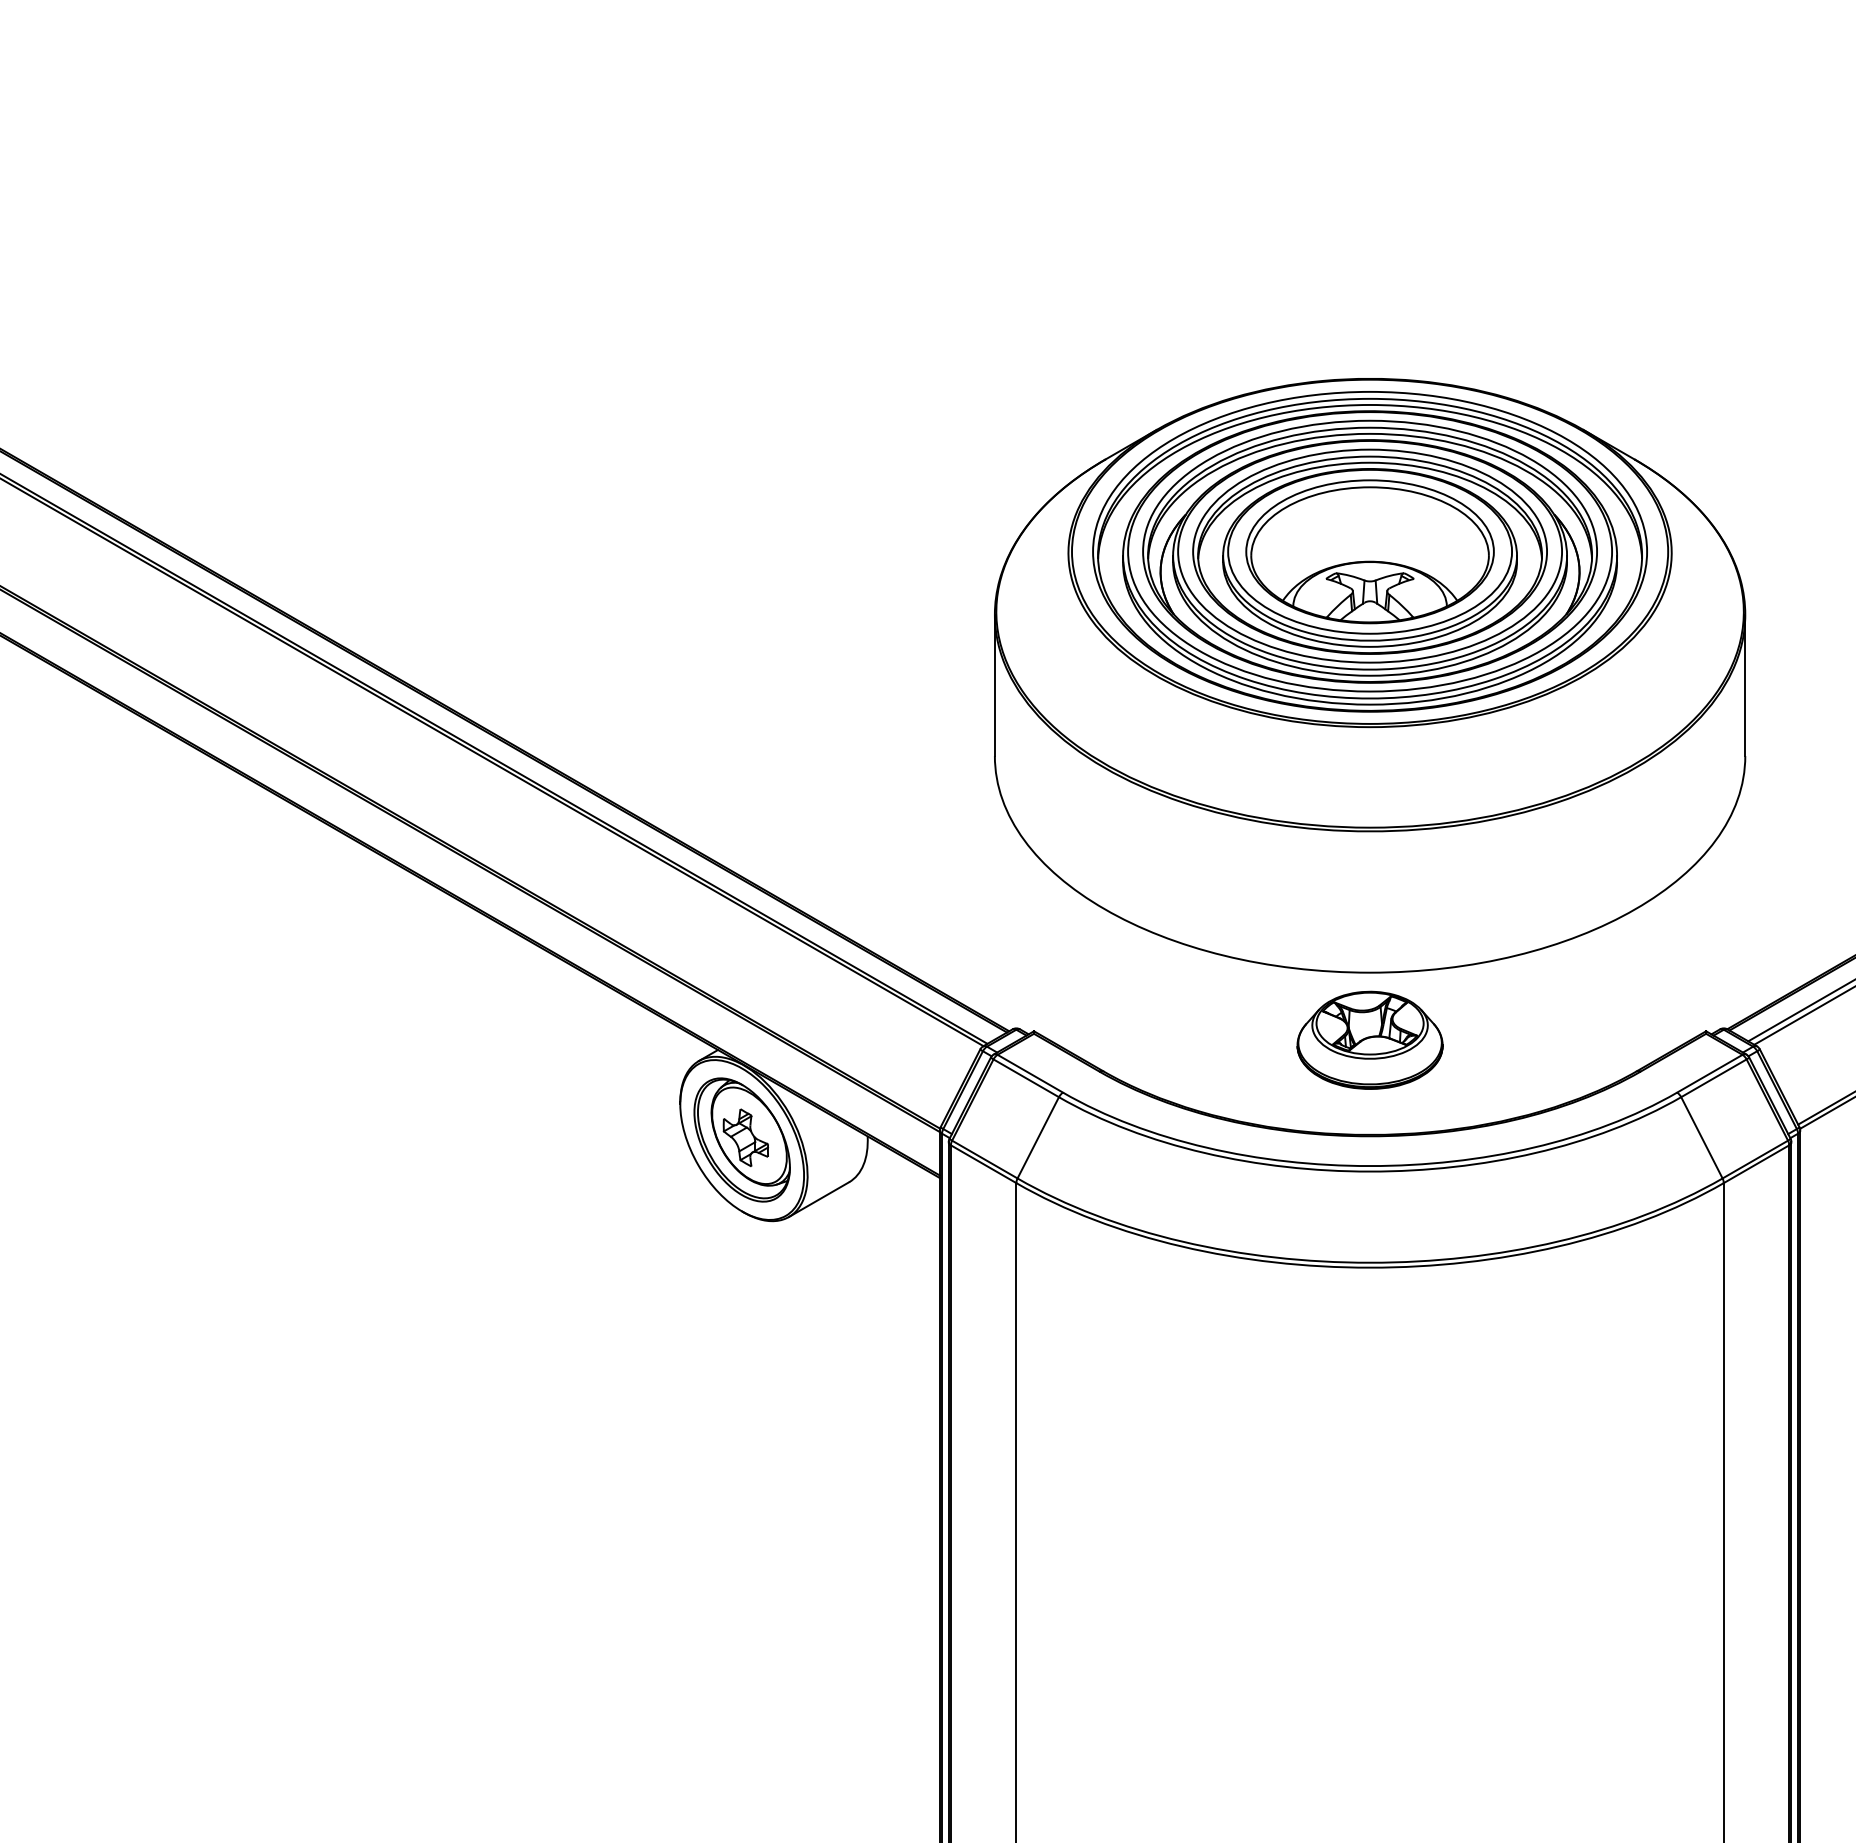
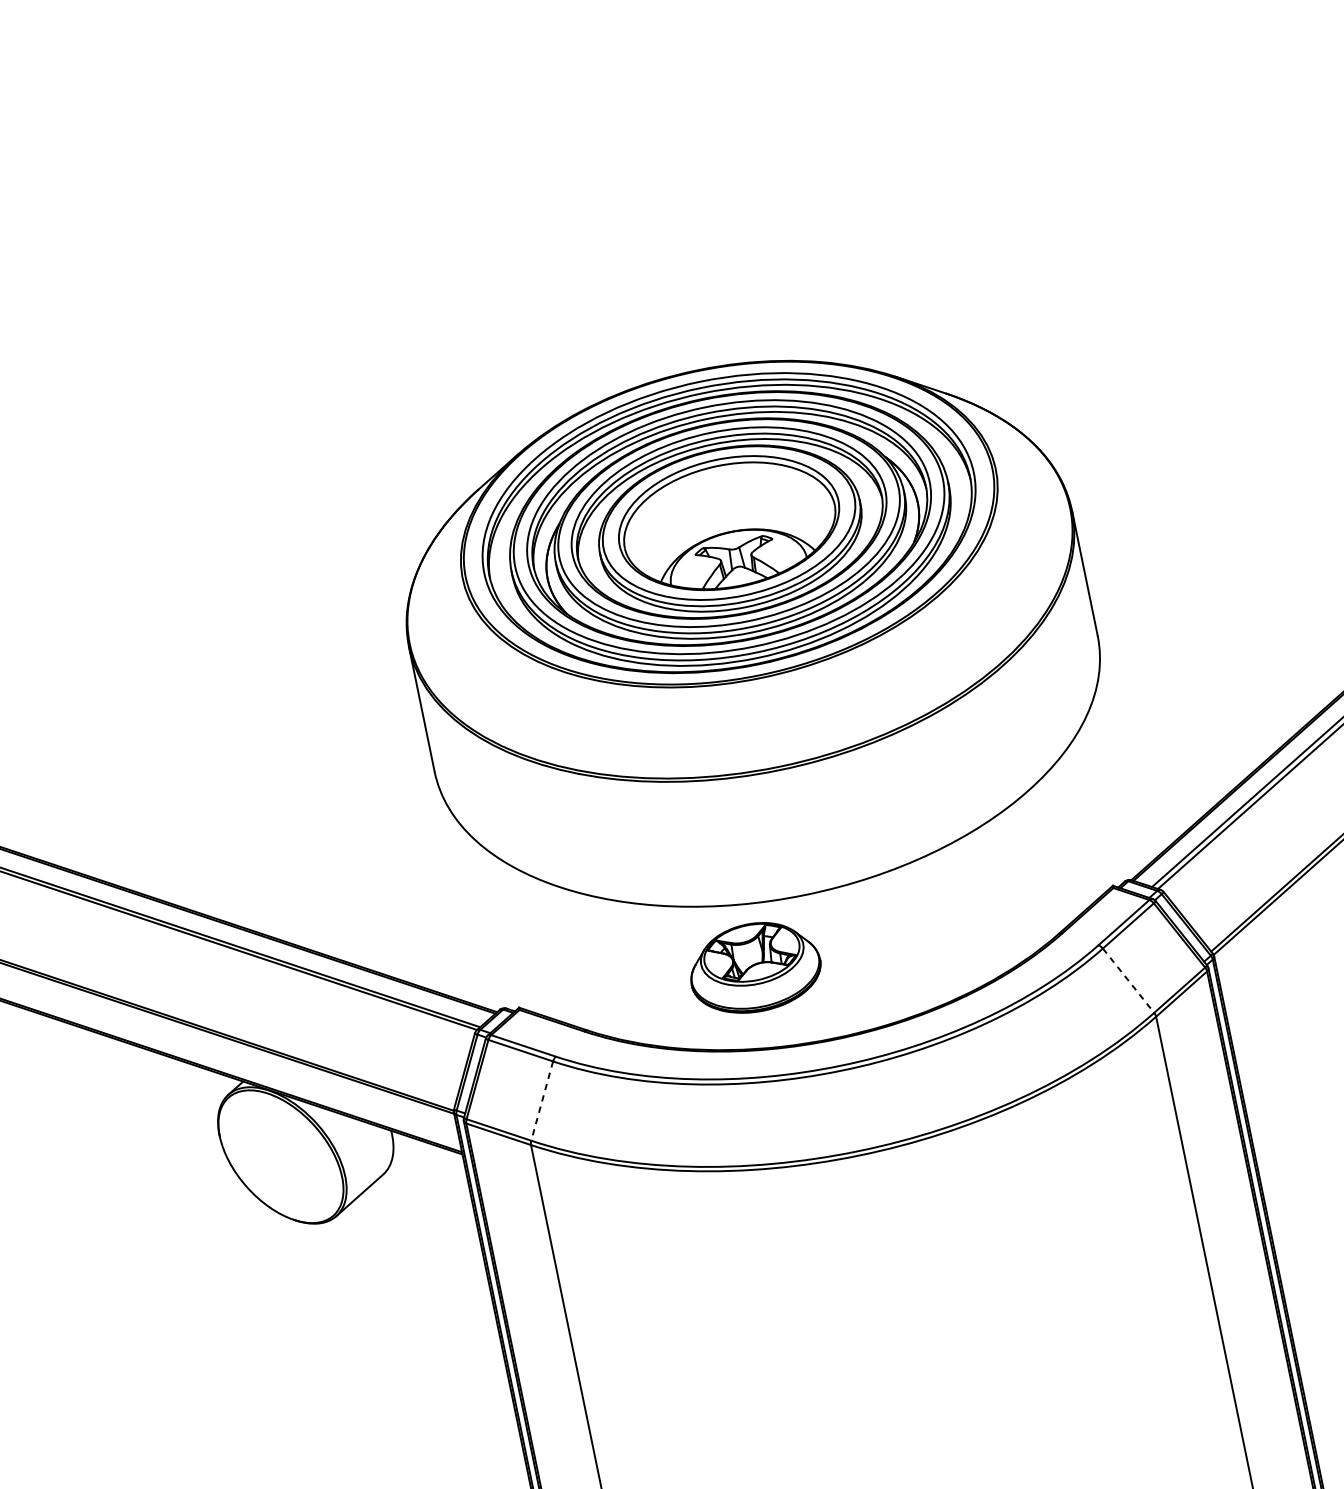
part: (1369, 1039) -> (754, 967), moved
line: (1038, 1137) -> (542, 1100), solid -> dashed
line: (1701, 1137) -> (1128, 980), solid -> dashed
part: (741, 1139) -> (280, 1156), removed

